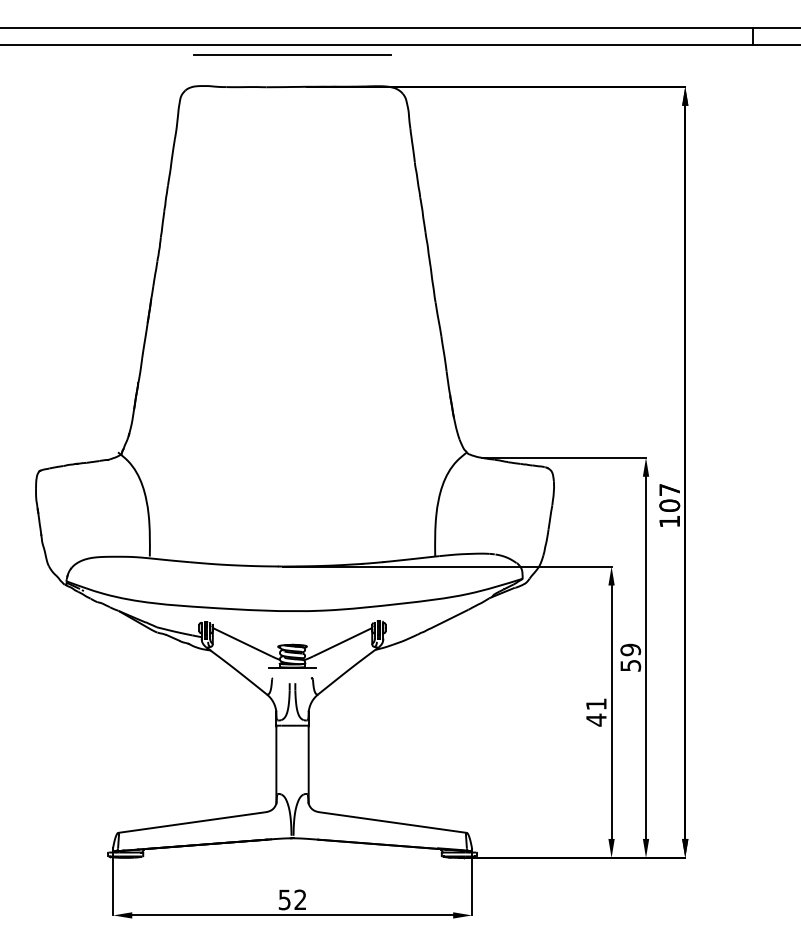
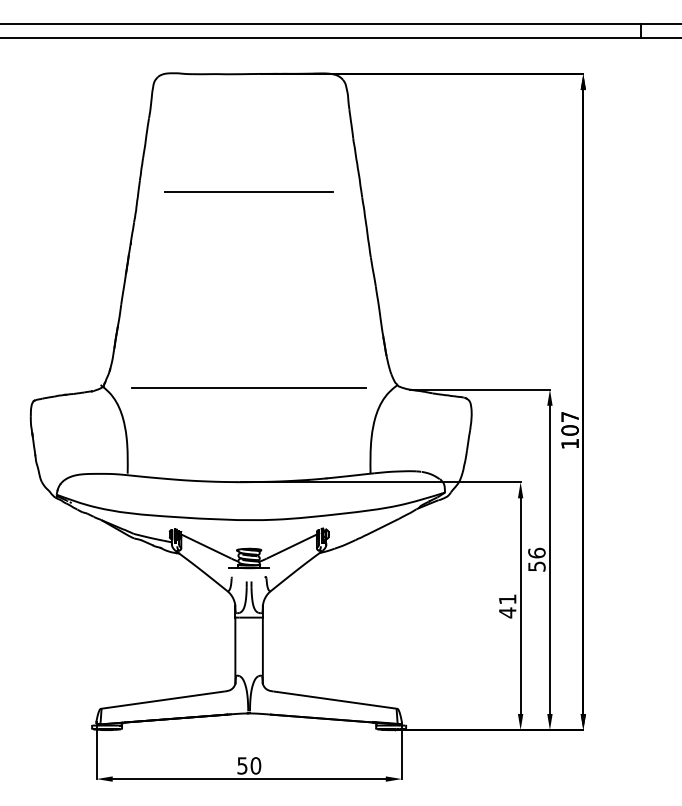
line: (292, 54) -> (249, 191), moved
line: (292, 456) -> (249, 388), added
text: (630, 649) -> (536, 552), 59 -> 56
text: (300, 899) -> (255, 765), 52 -> 50

